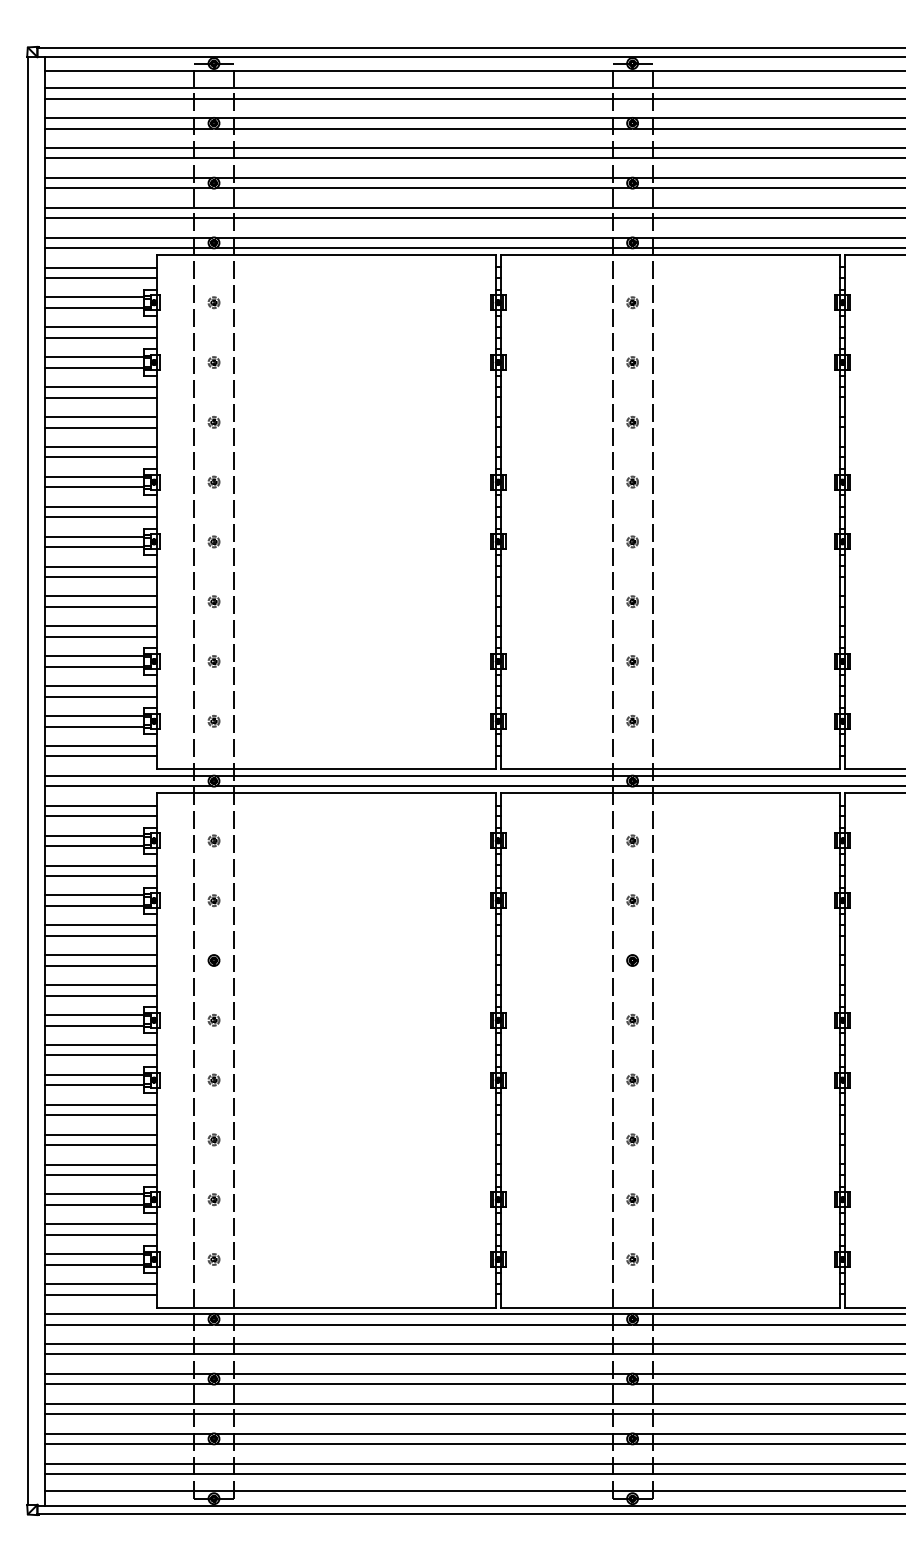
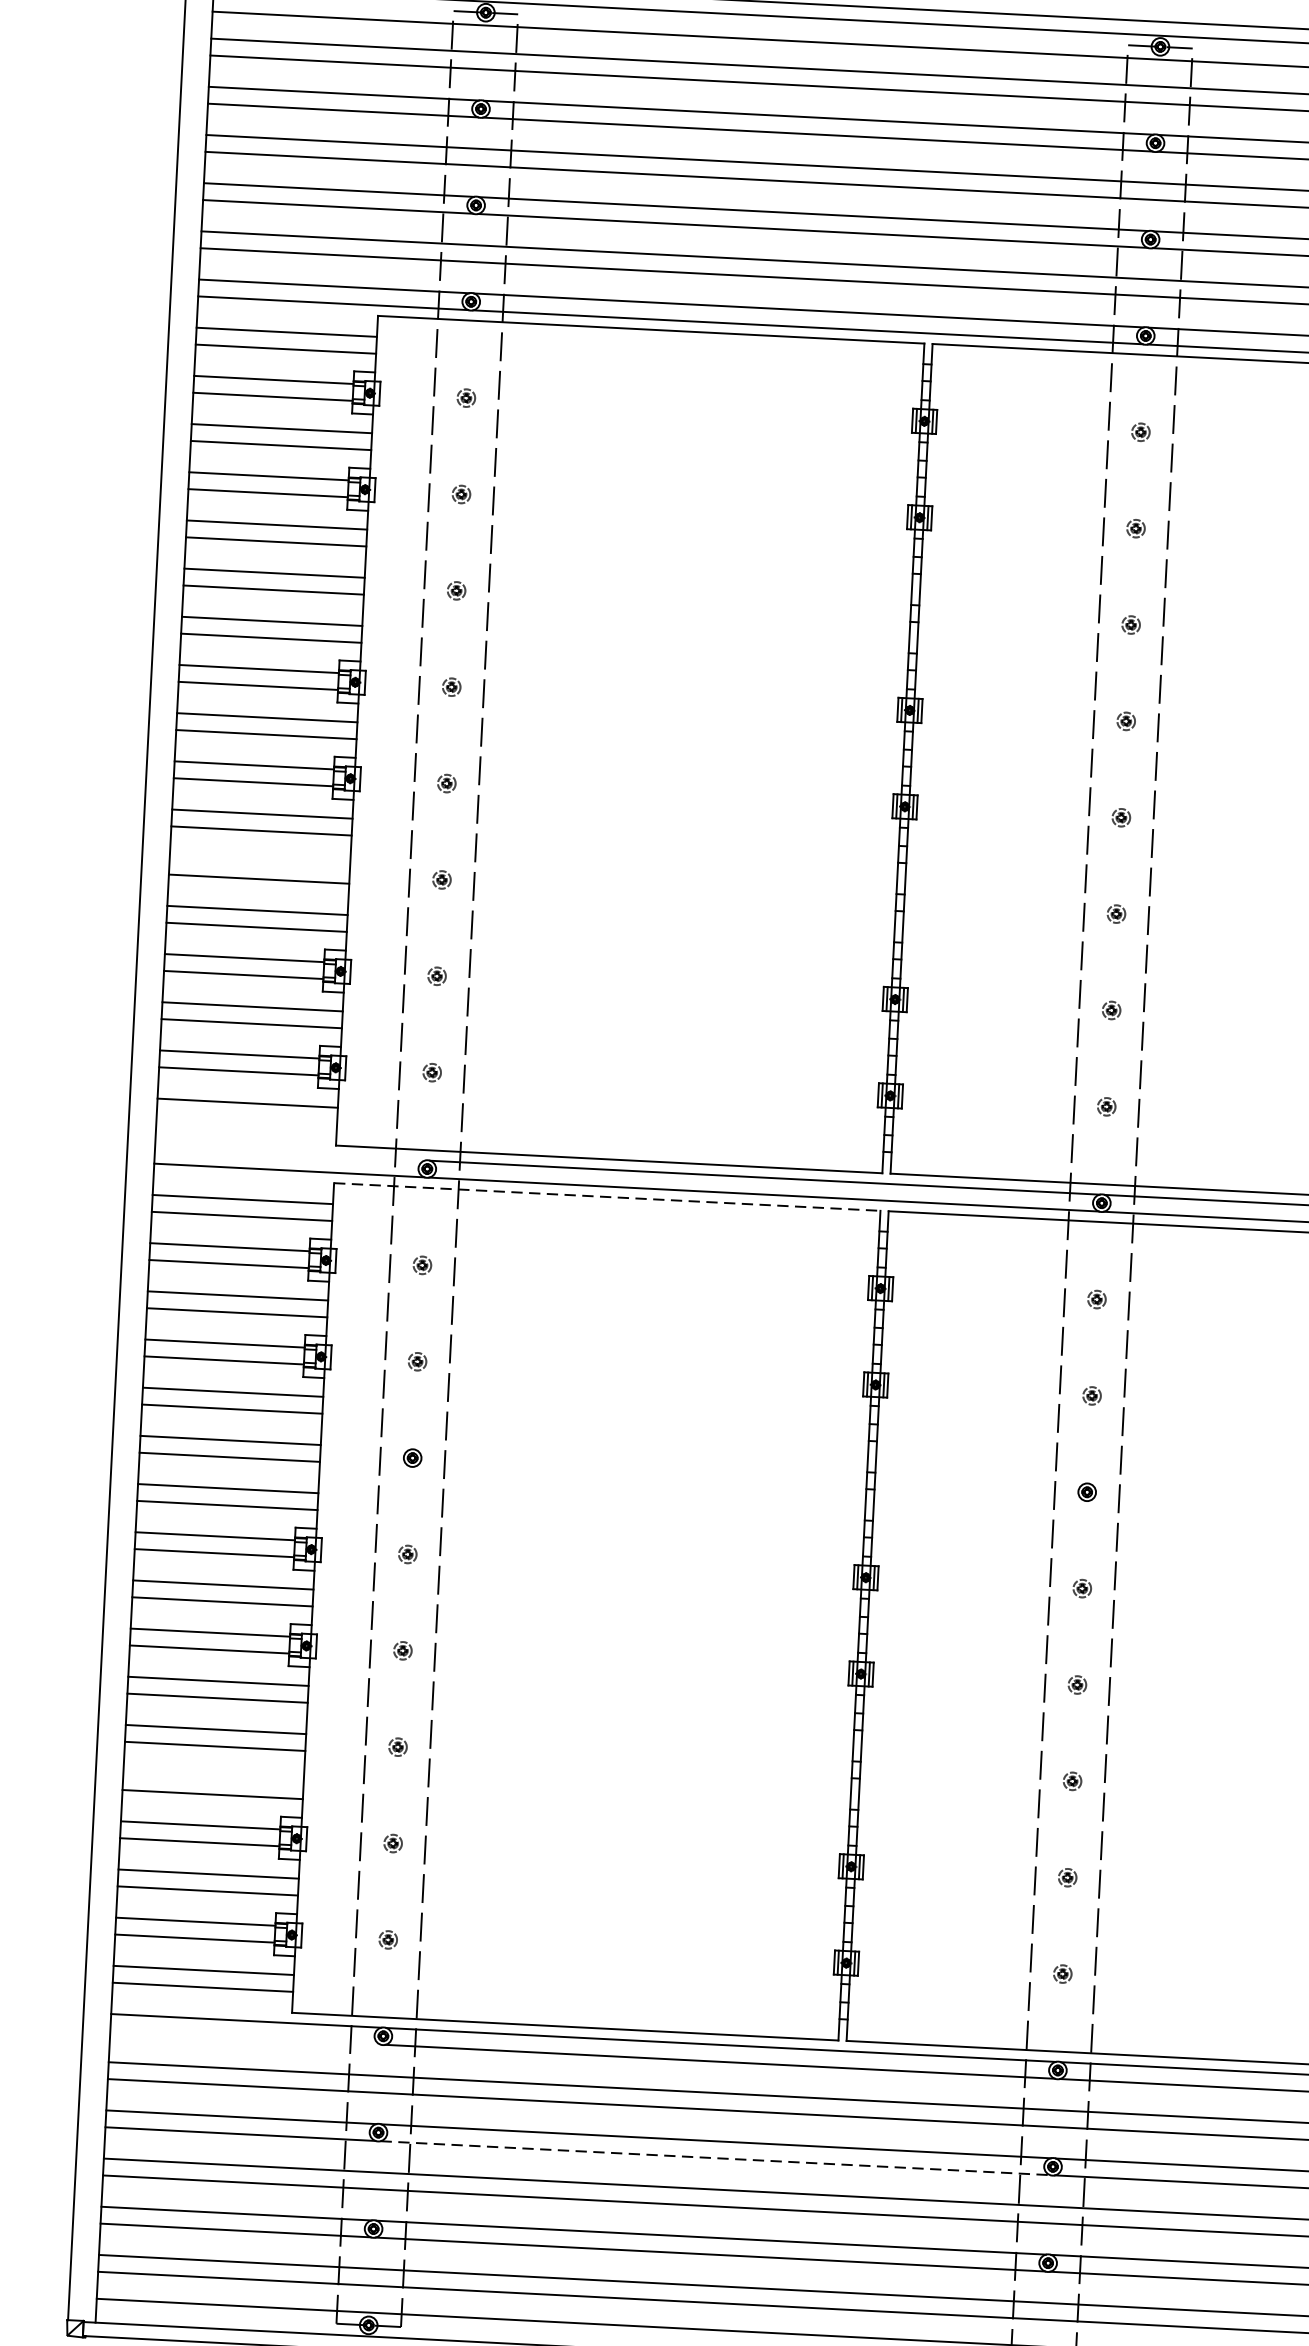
line: (100, 596) -> (259, 862), removed
line: (100, 756) -> (246, 1120), removed
line: (128, 775) -> (289, 1153), removed
line: (326, 792) -> (607, 1196), solid -> dashed
line: (100, 1164) -> (213, 1777), removed
line: (128, 1324) -> (245, 2037), removed
line: (423, 1384) -> (715, 2158), solid -> dashed

